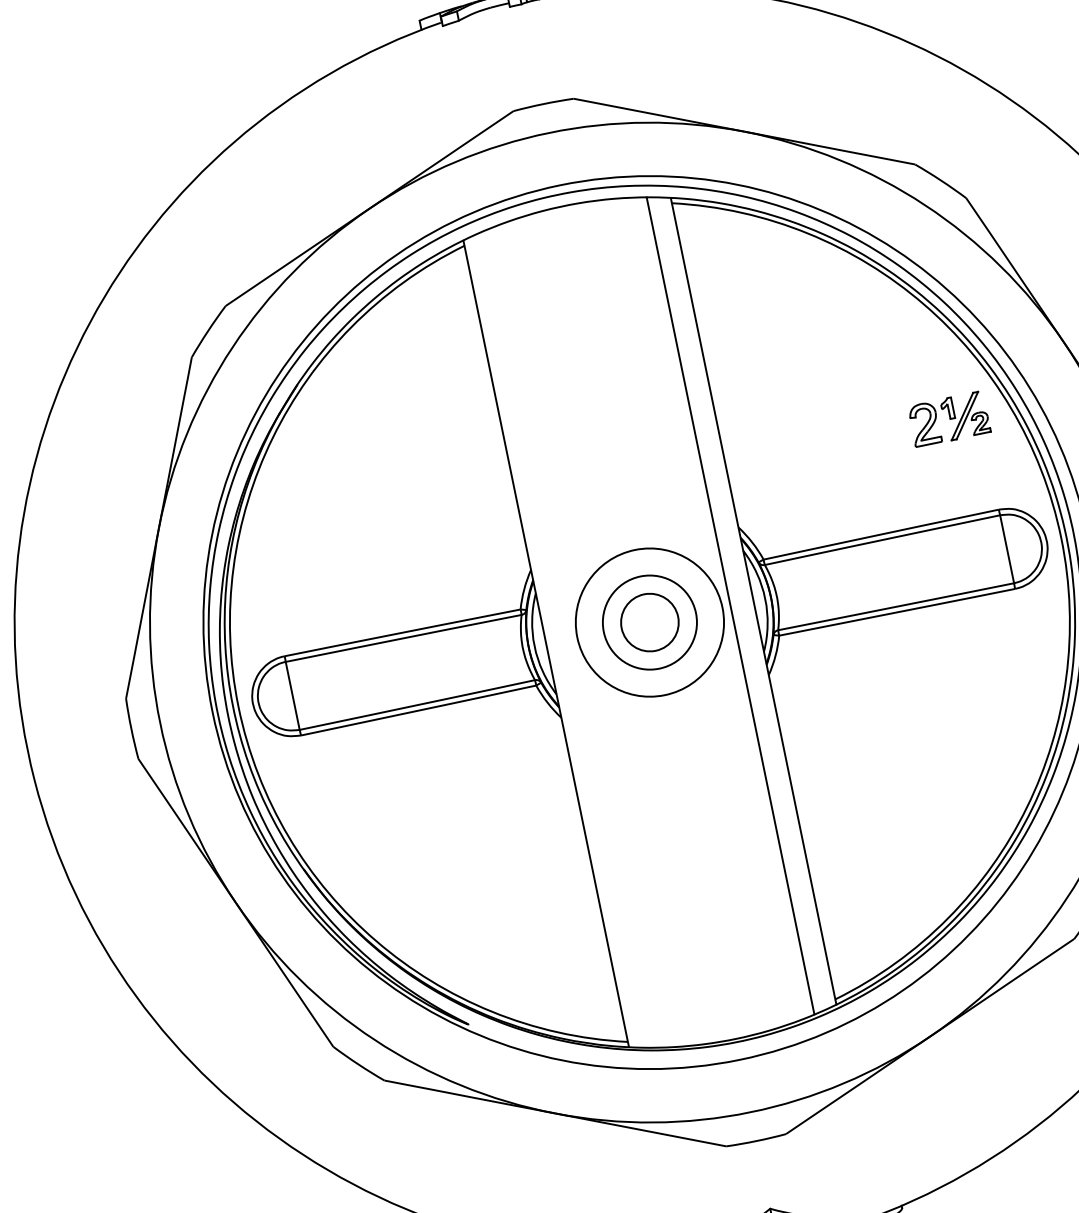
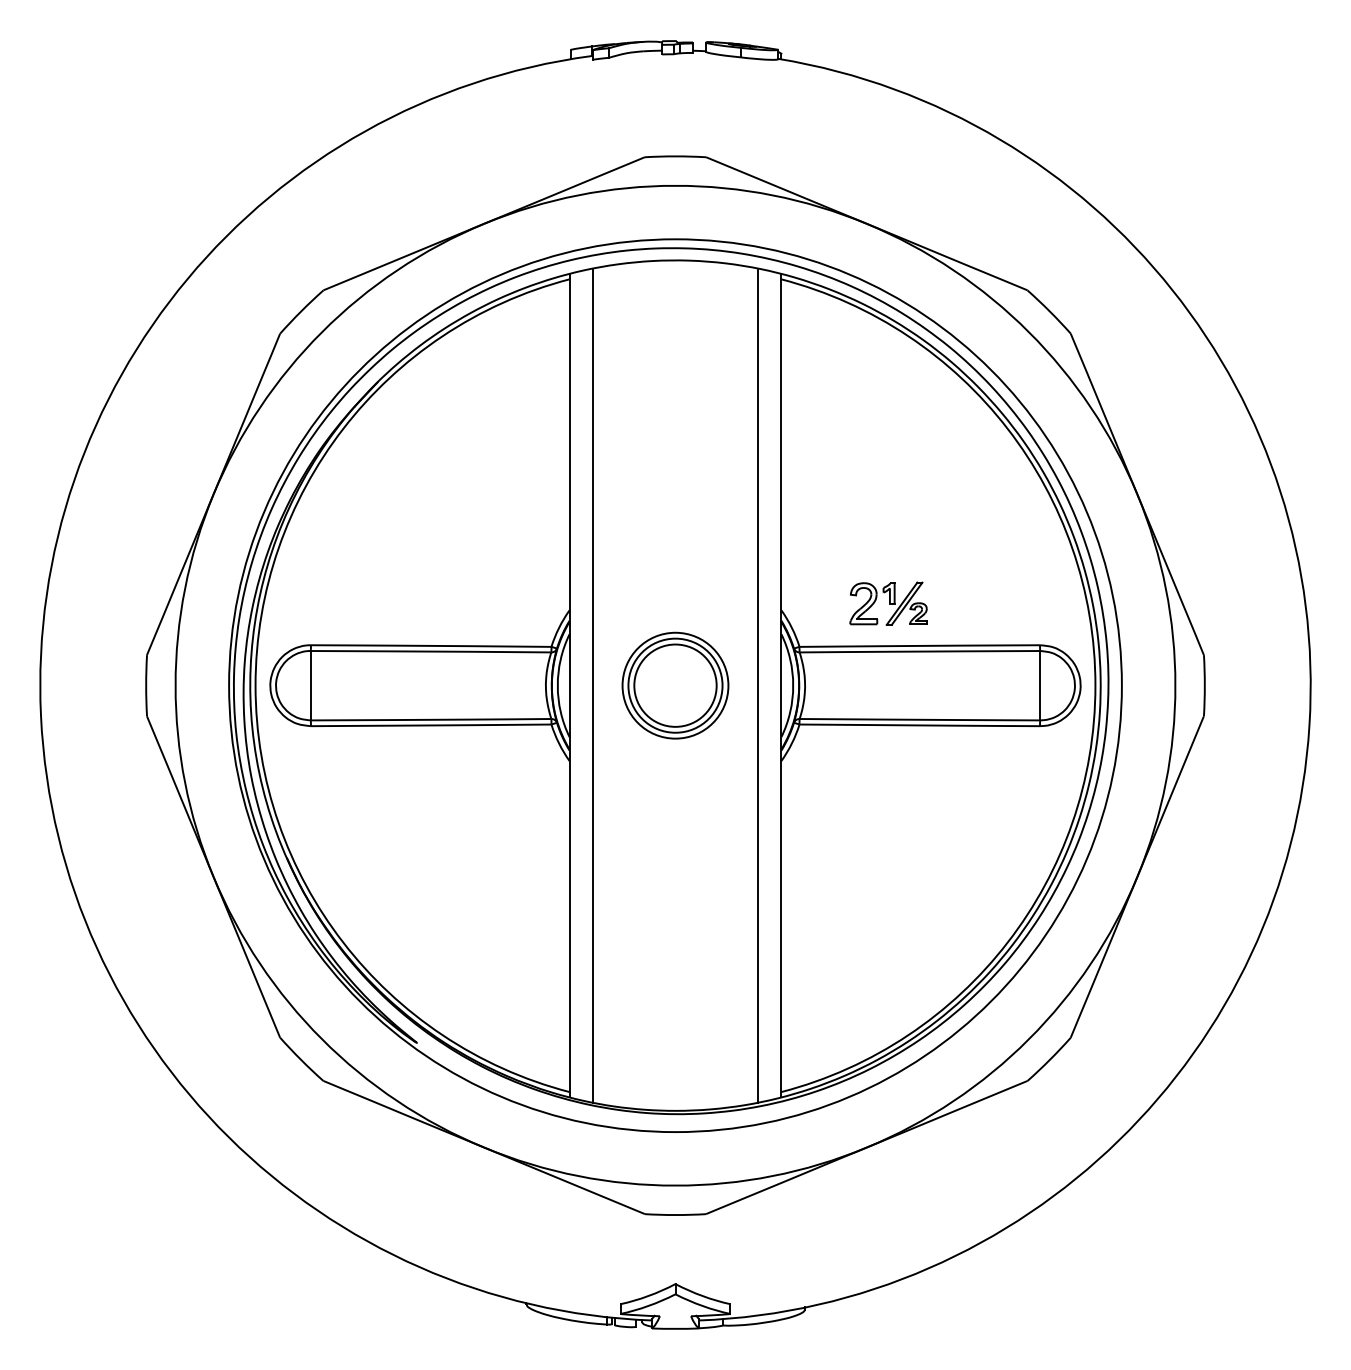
part: (949, 419) -> (888, 603), moved
circle: (649, 622) -> (675, 685), size x0.71
circle: (649, 622) -> (675, 685), size x1.43
line: (569, 638) -> (593, 685), added

